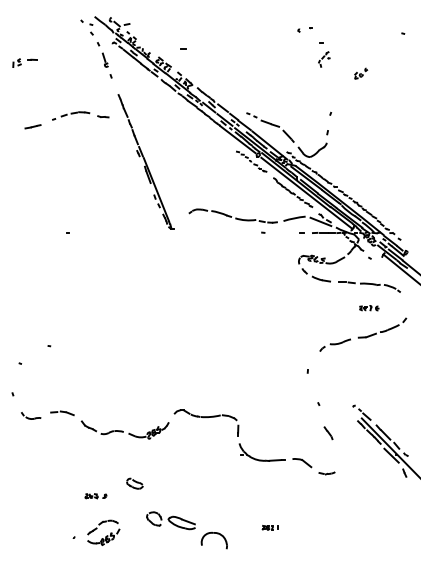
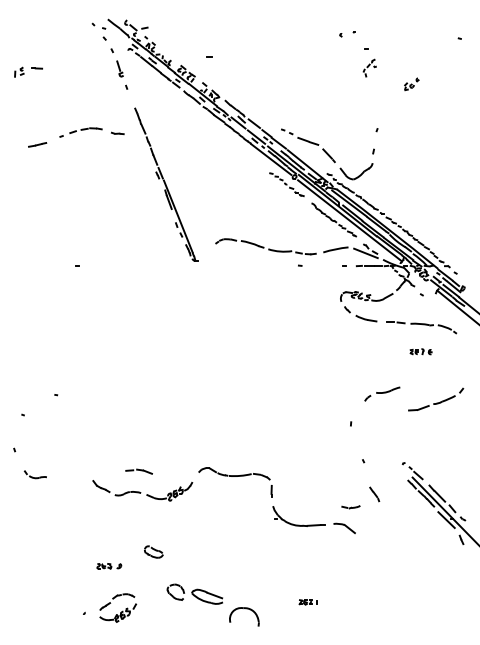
part: (382, 328) -> (436, 399), moved
part: (61, 413) -> (138, 471), moved
part: (326, 473) -> (350, 507), moved

